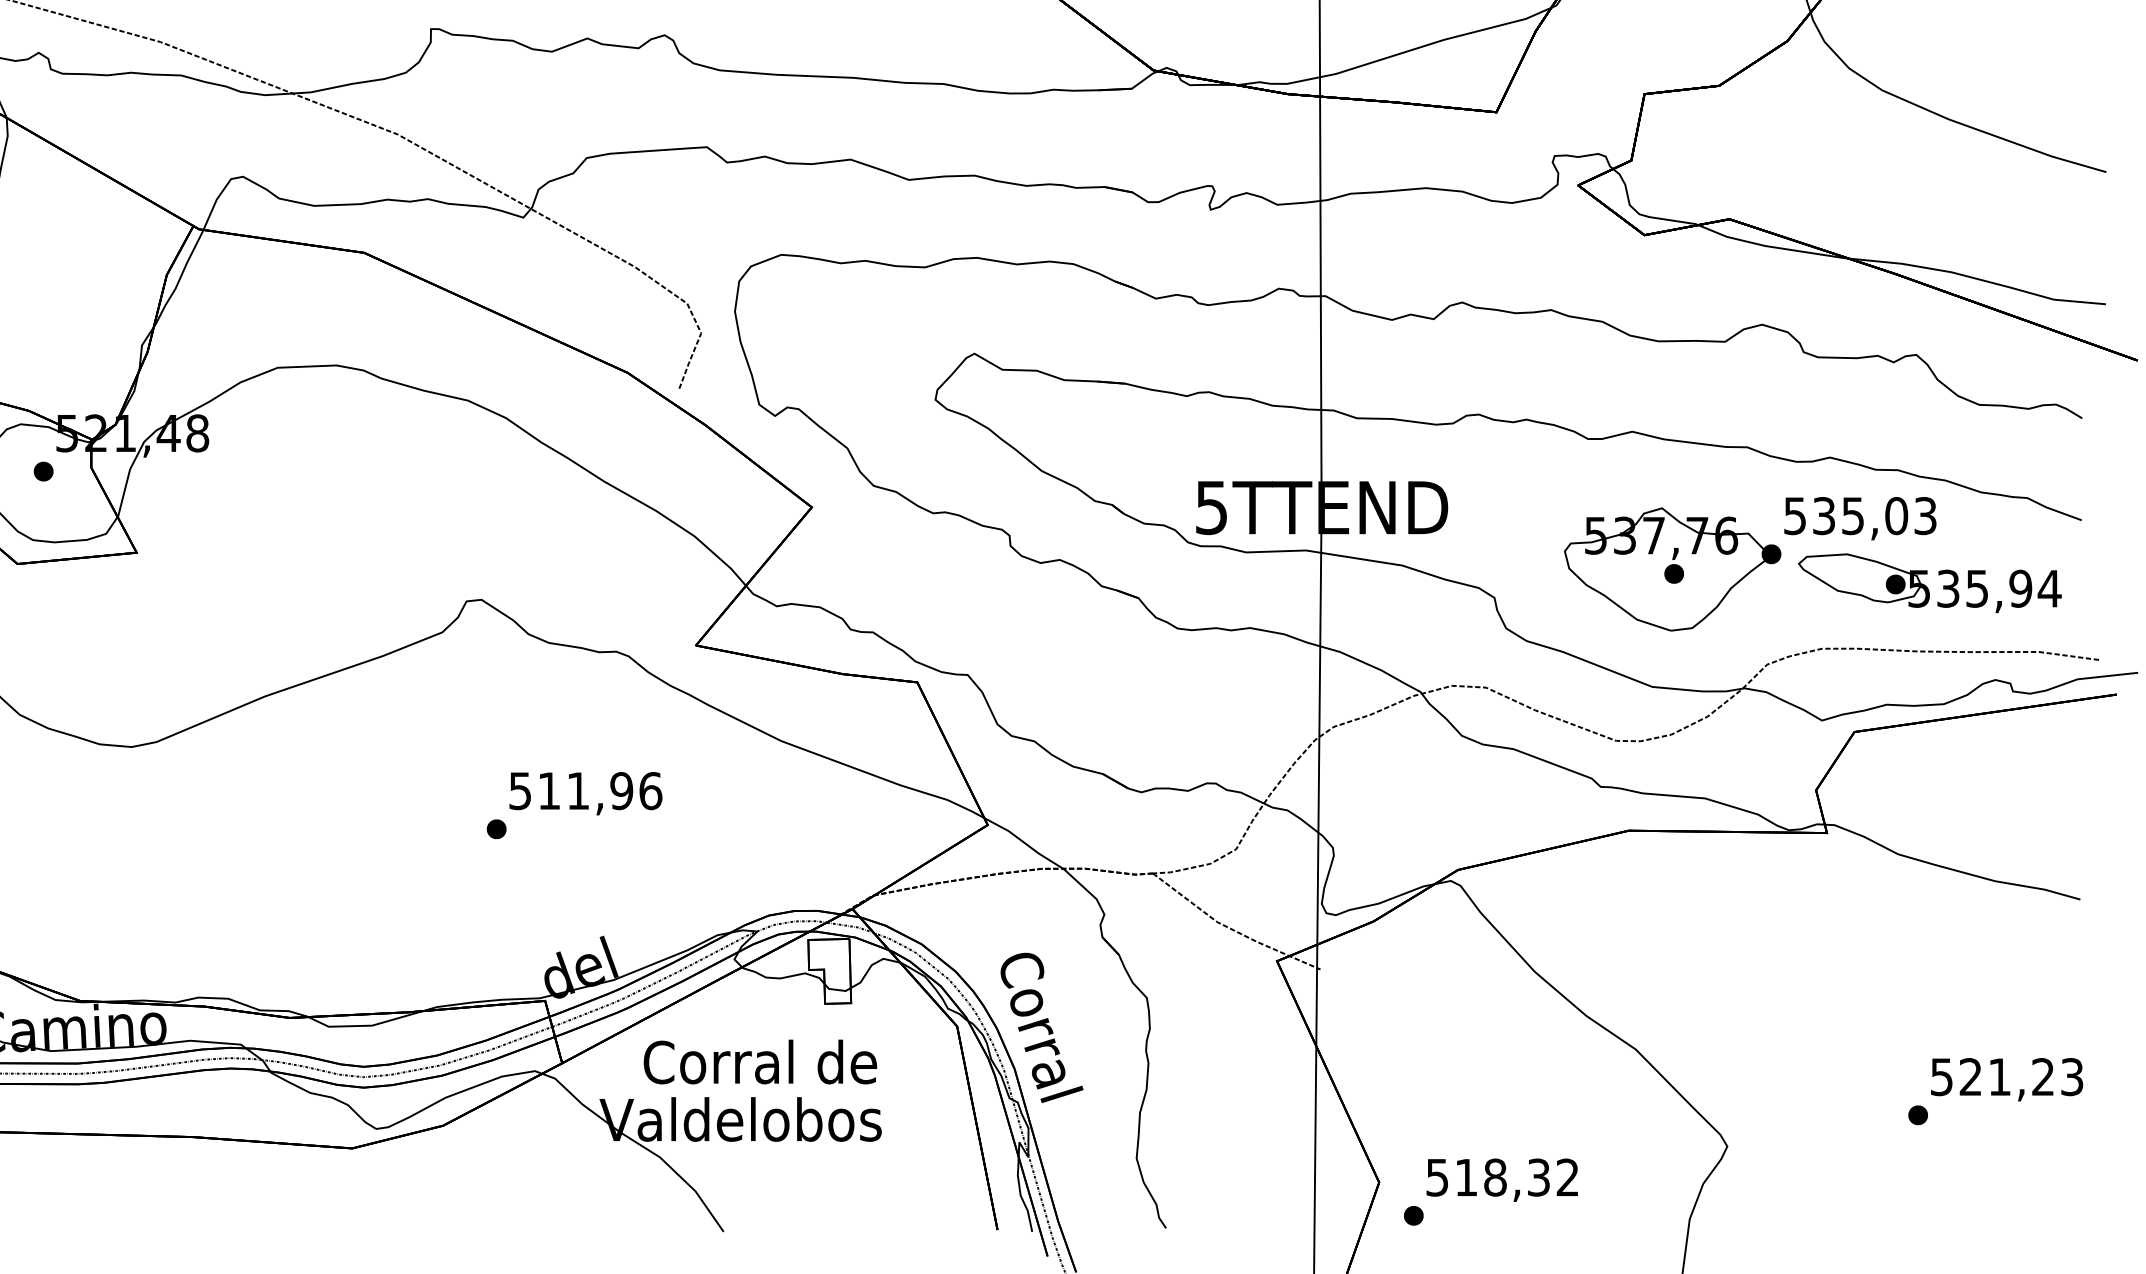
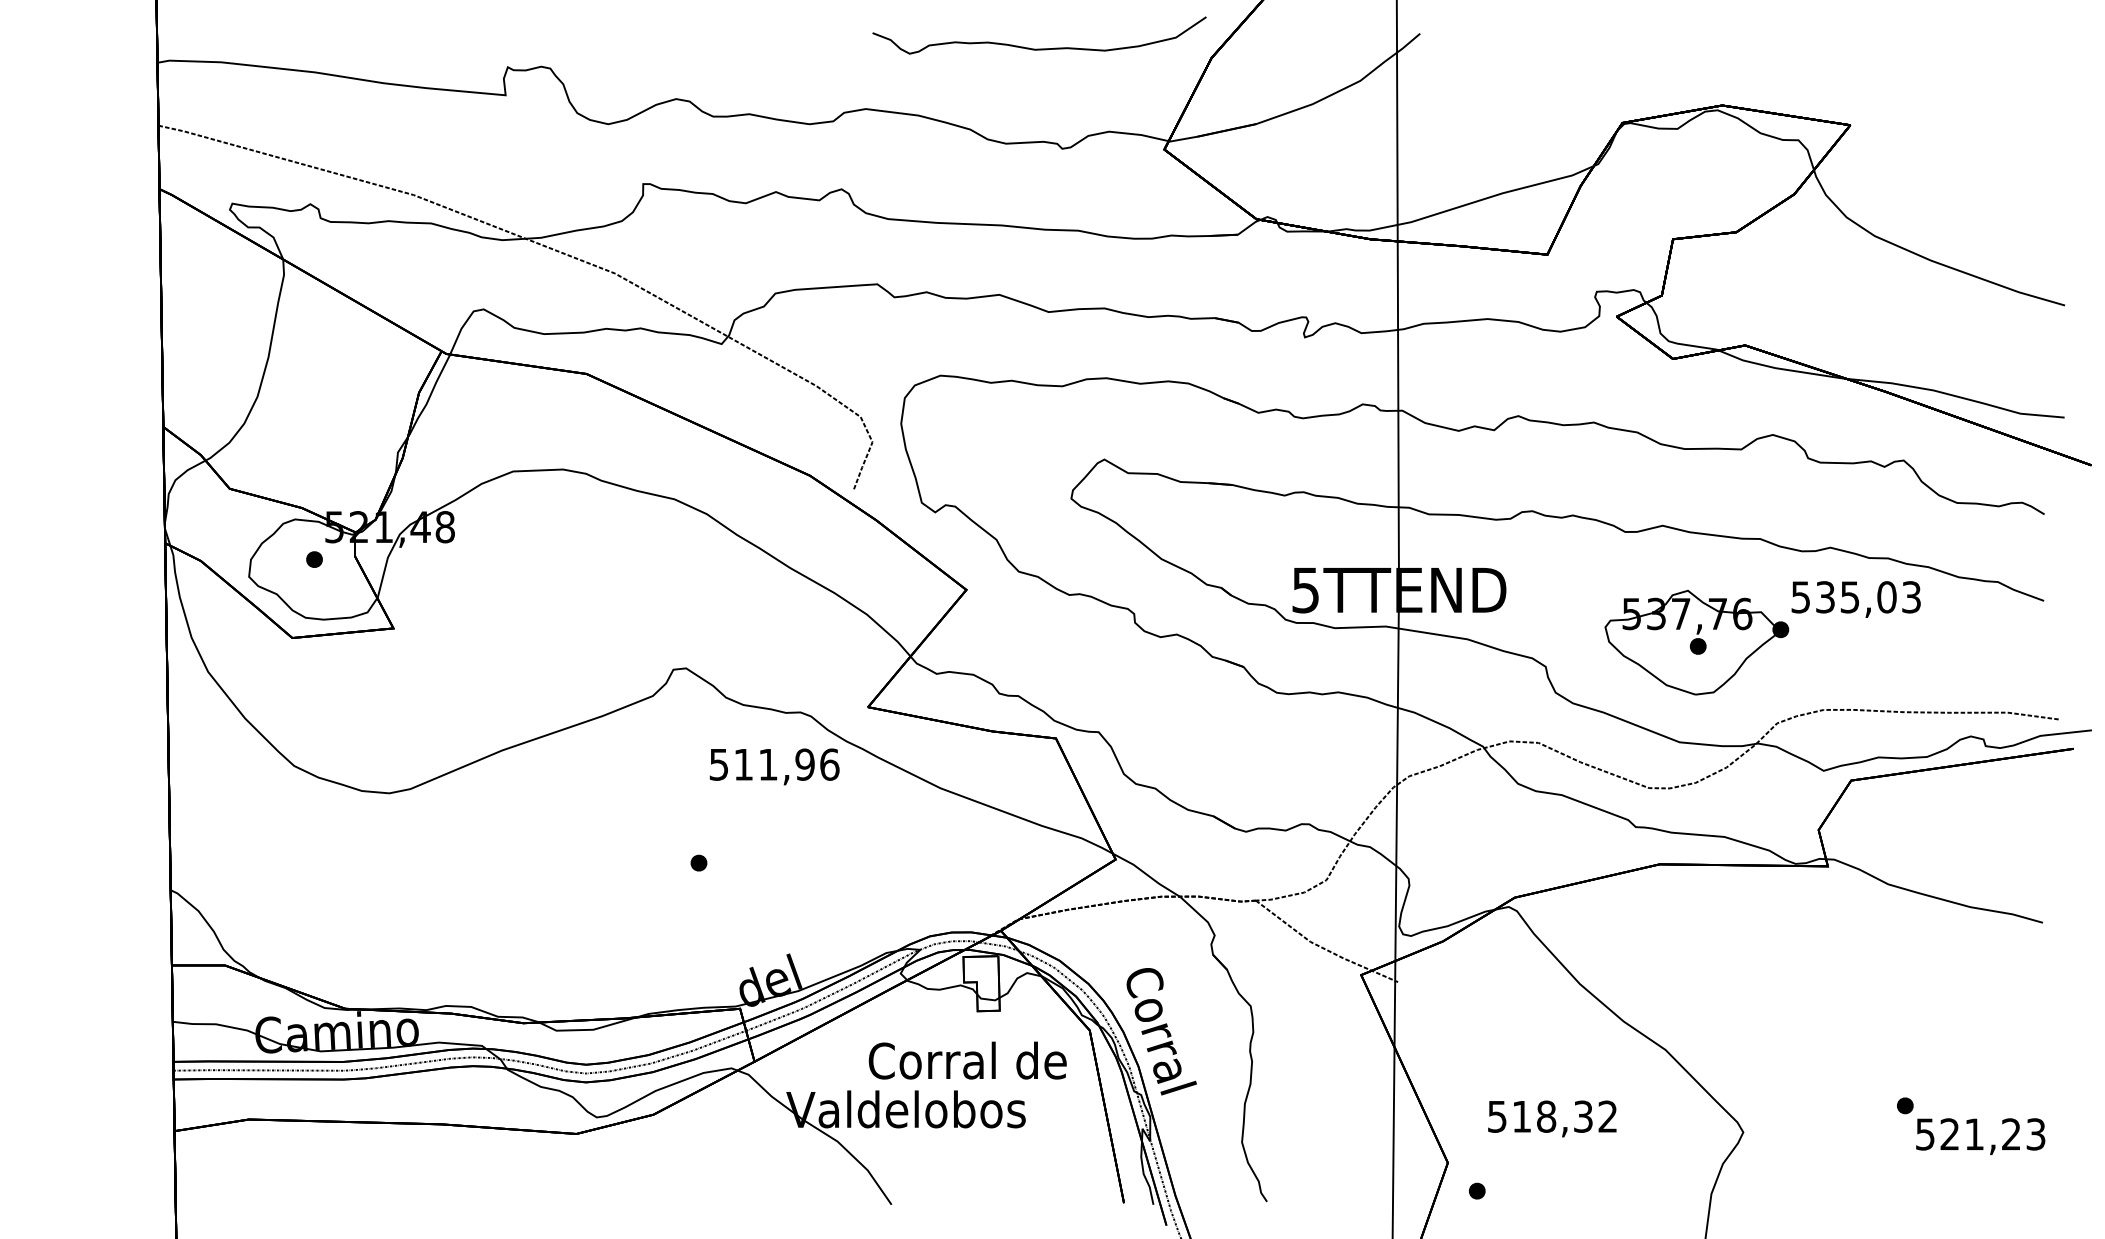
part: (1930, 583) -> (1915, 654), removed
text: (585, 793) -> (774, 766), moved
text: (760, 1061) -> (967, 1060), moved
text: (2006, 1079) -> (1980, 1136), moved
text: (1502, 1179) -> (1552, 1118), moved

